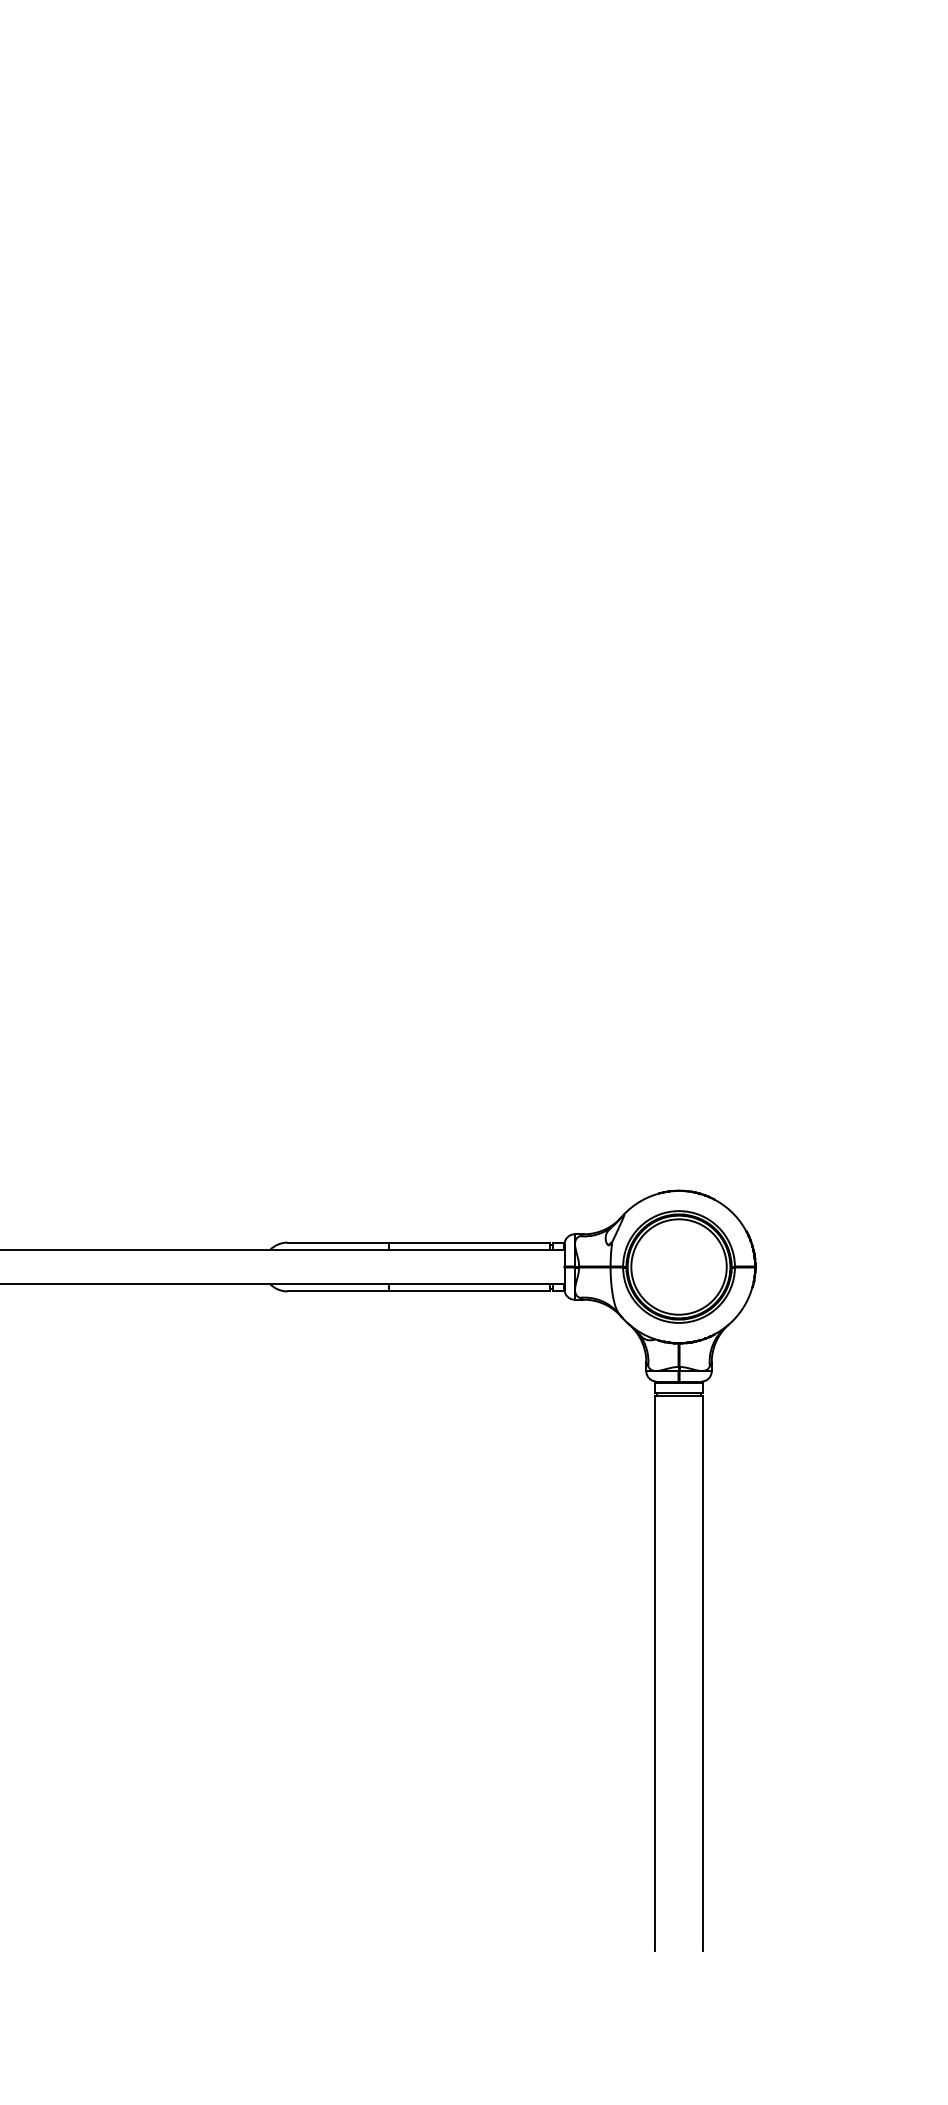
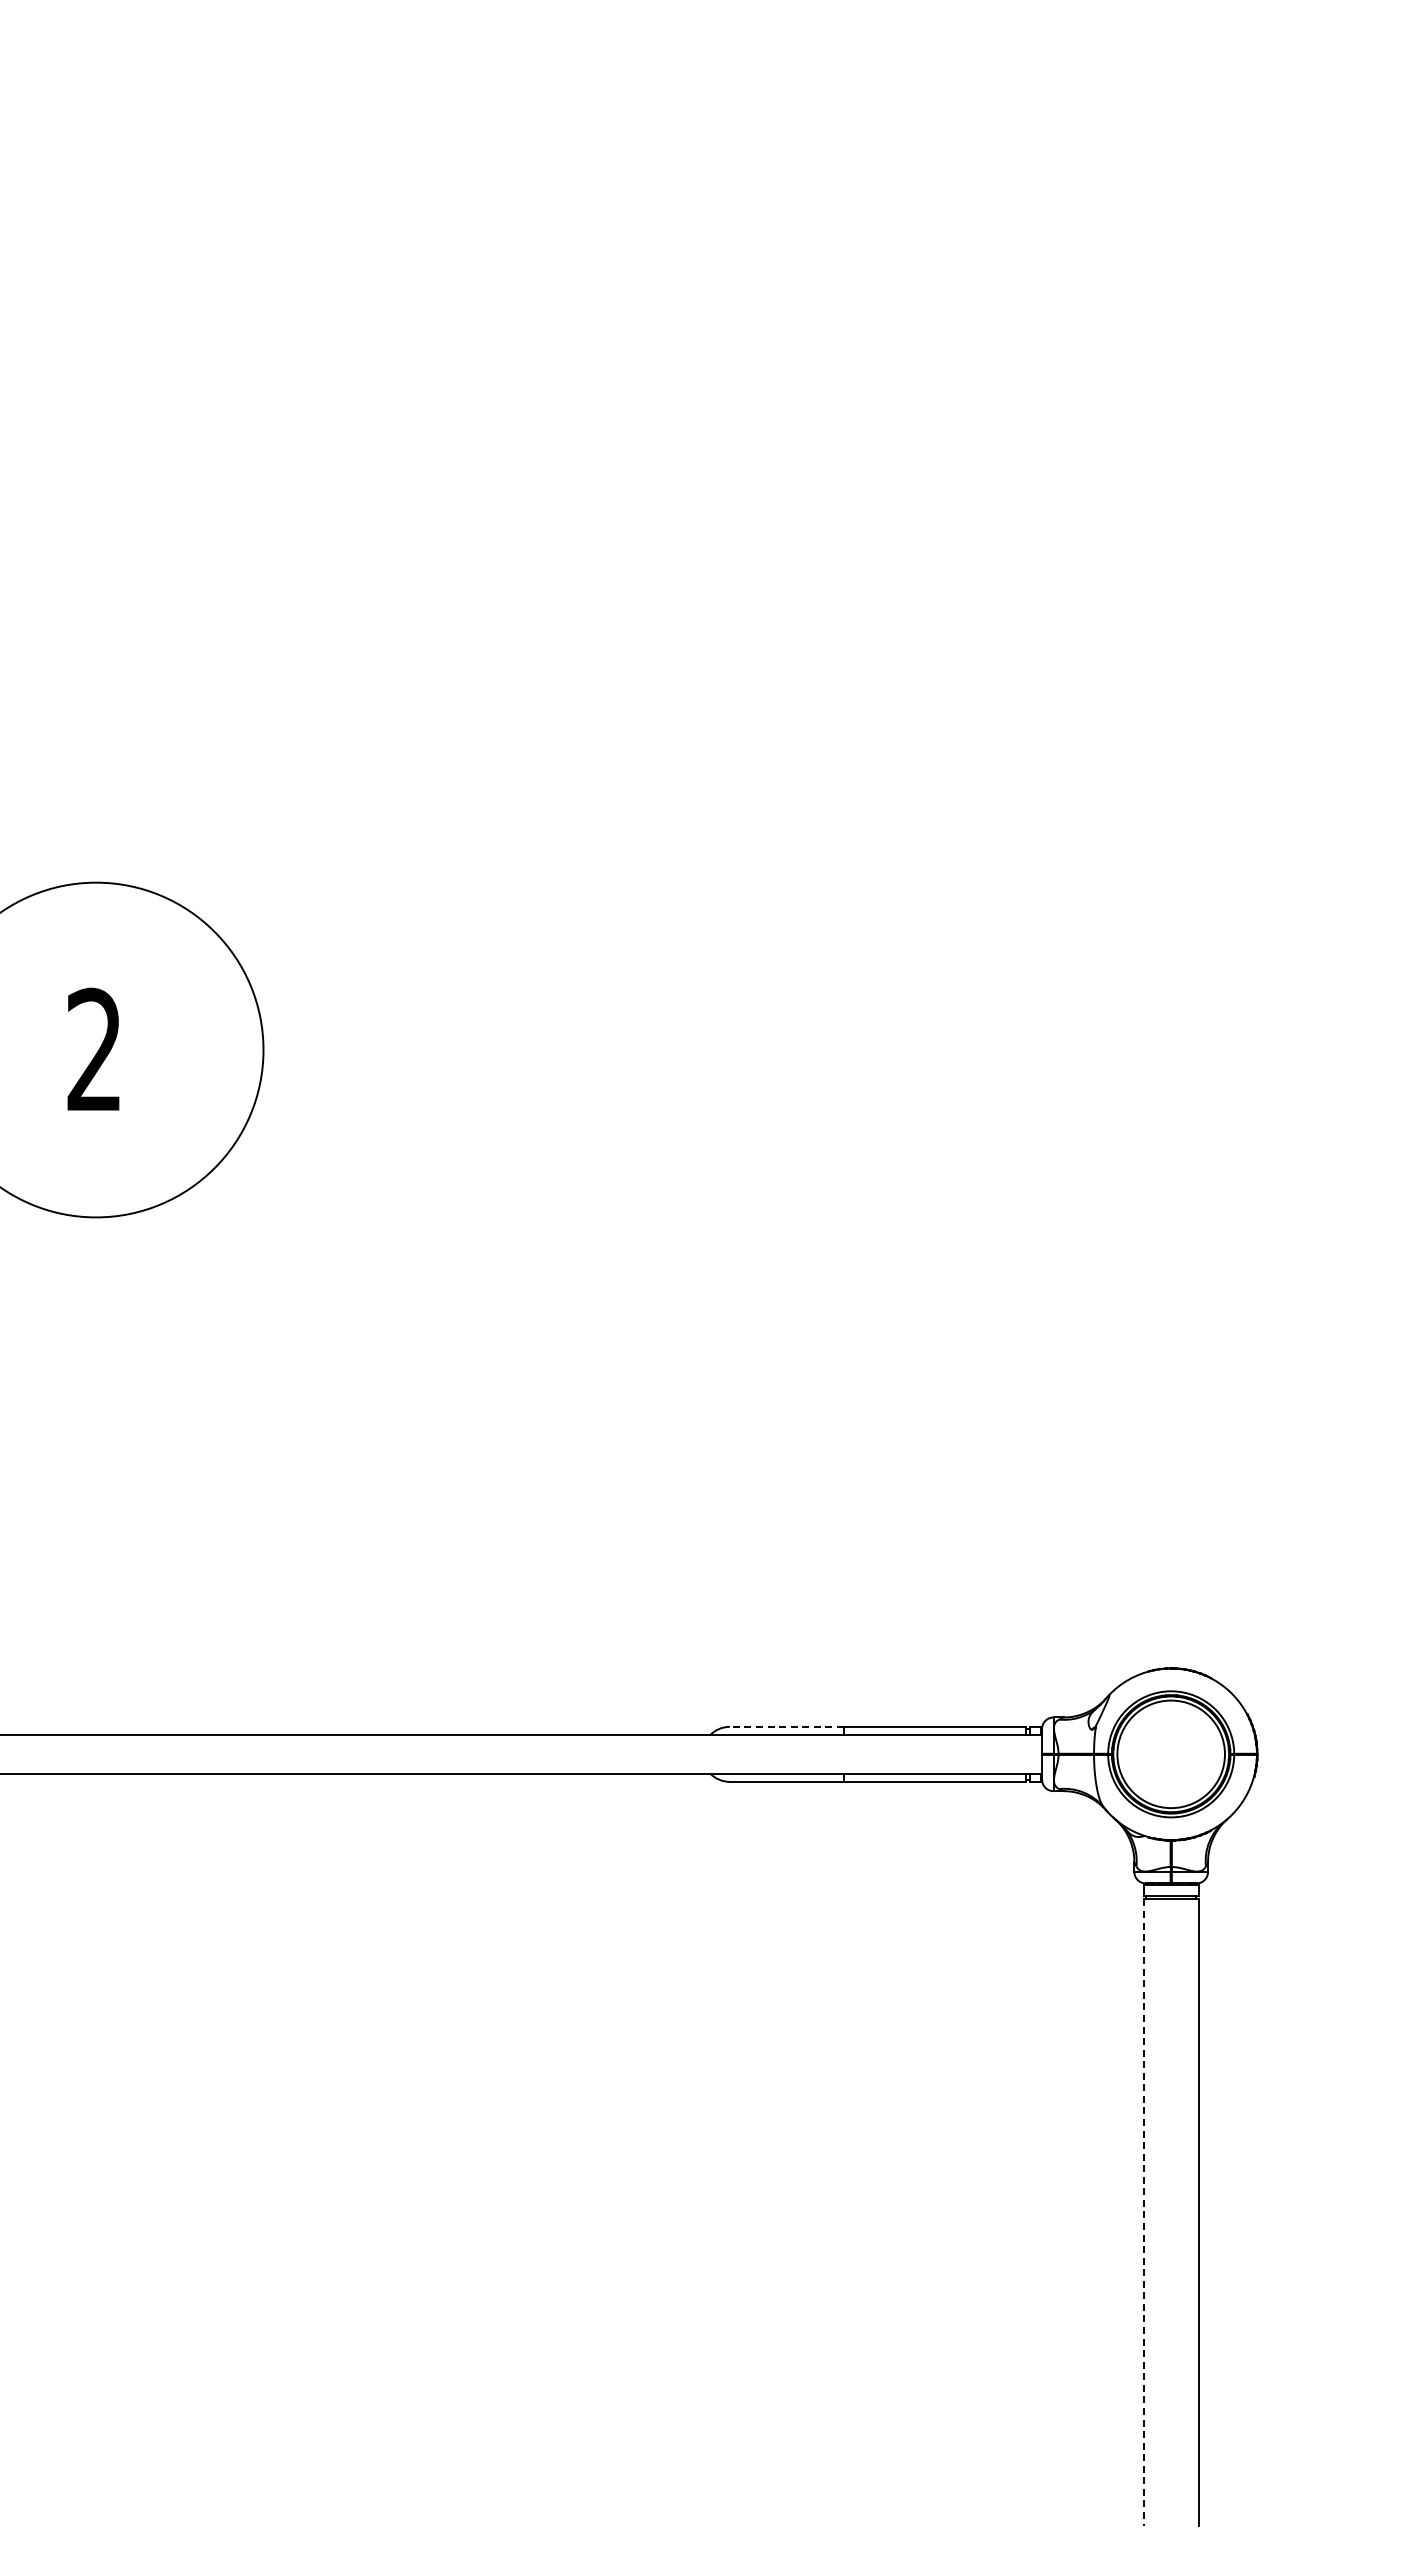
line: (337, 1242) -> (786, 1726), solid -> dashed
line: (654, 1674) -> (1143, 2213), solid -> dashed

